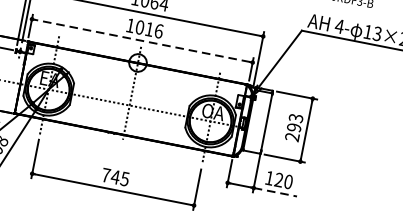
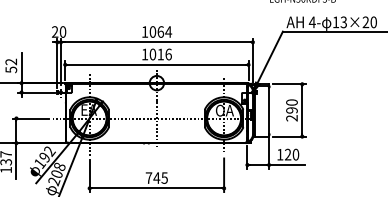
line: (141, 40) -> (156, 64), dashed -> solid
text: (295, 118) -> (291, 102), 293 -> 290
line: (275, 192) -> (287, 165), dashed -> solid

